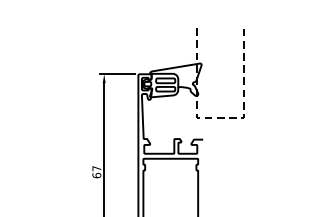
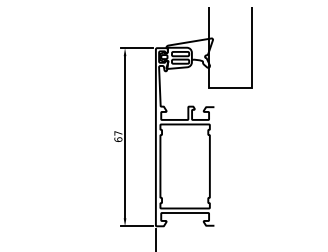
line: (221, 118) -> (230, 88), dashed -> solid

